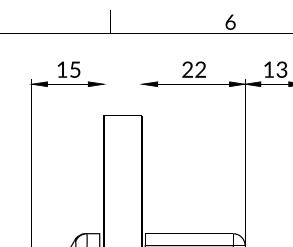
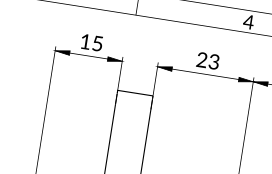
text: (229, 21) -> (247, 21), 6 -> 4
text: (200, 71) -> (213, 63), 22 -> 23

